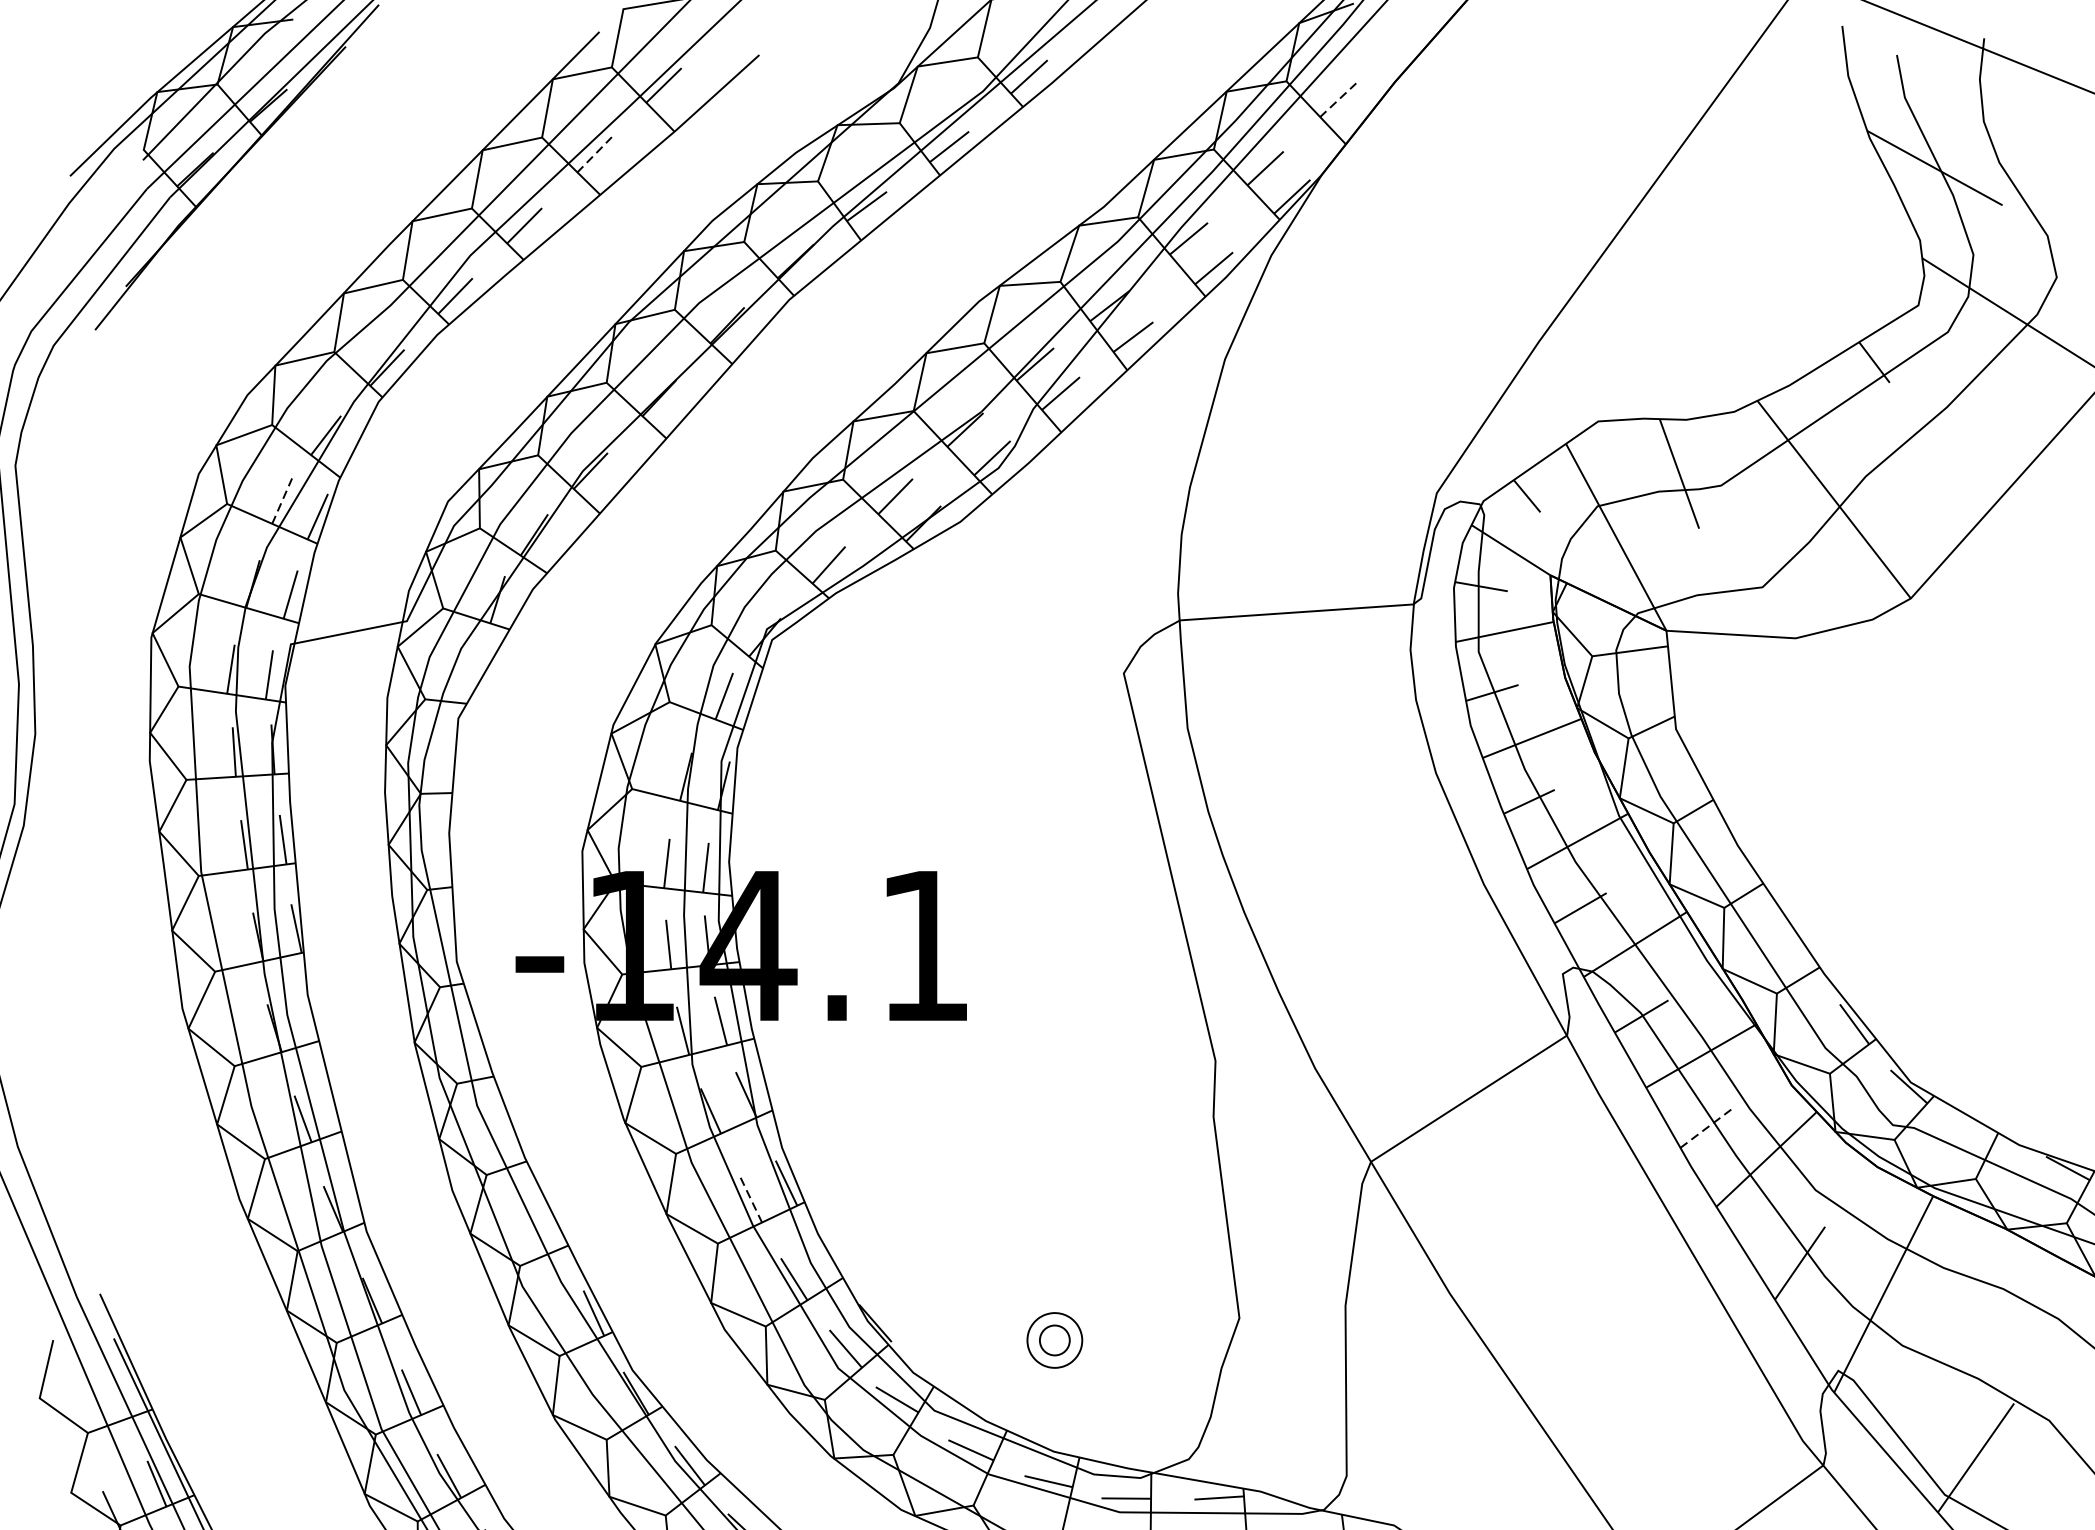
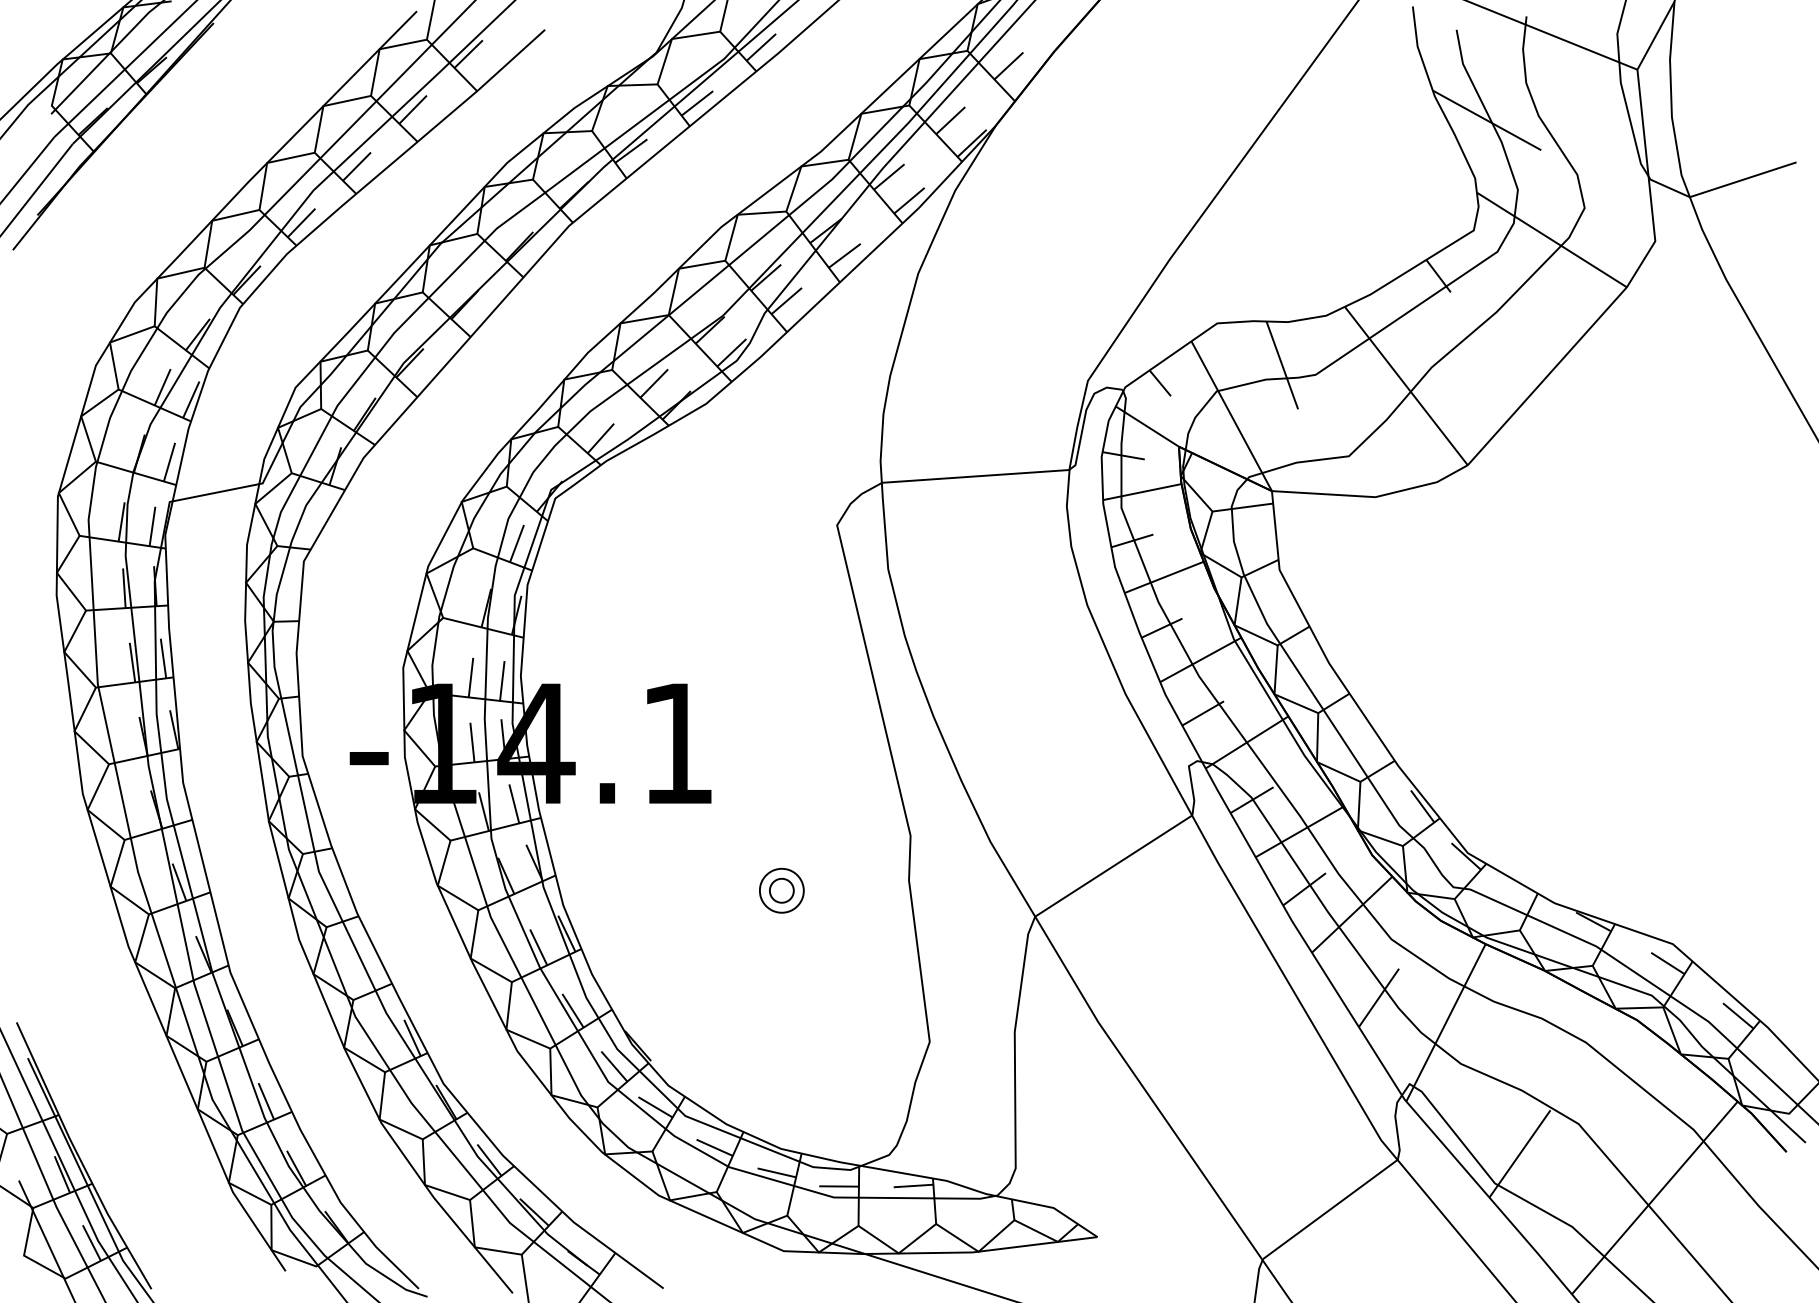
line: (1337, 100) -> (1008, 66), dashed -> solid
line: (595, 154) -> (413, 109), dashed -> solid
line: (281, 501) -> (162, 387), dashed -> solid
line: (1707, 1127) -> (1304, 889), dashed -> solid
line: (751, 1200) -> (538, 947), dashed -> solid
part: (1054, 1340) -> (781, 890), moved

